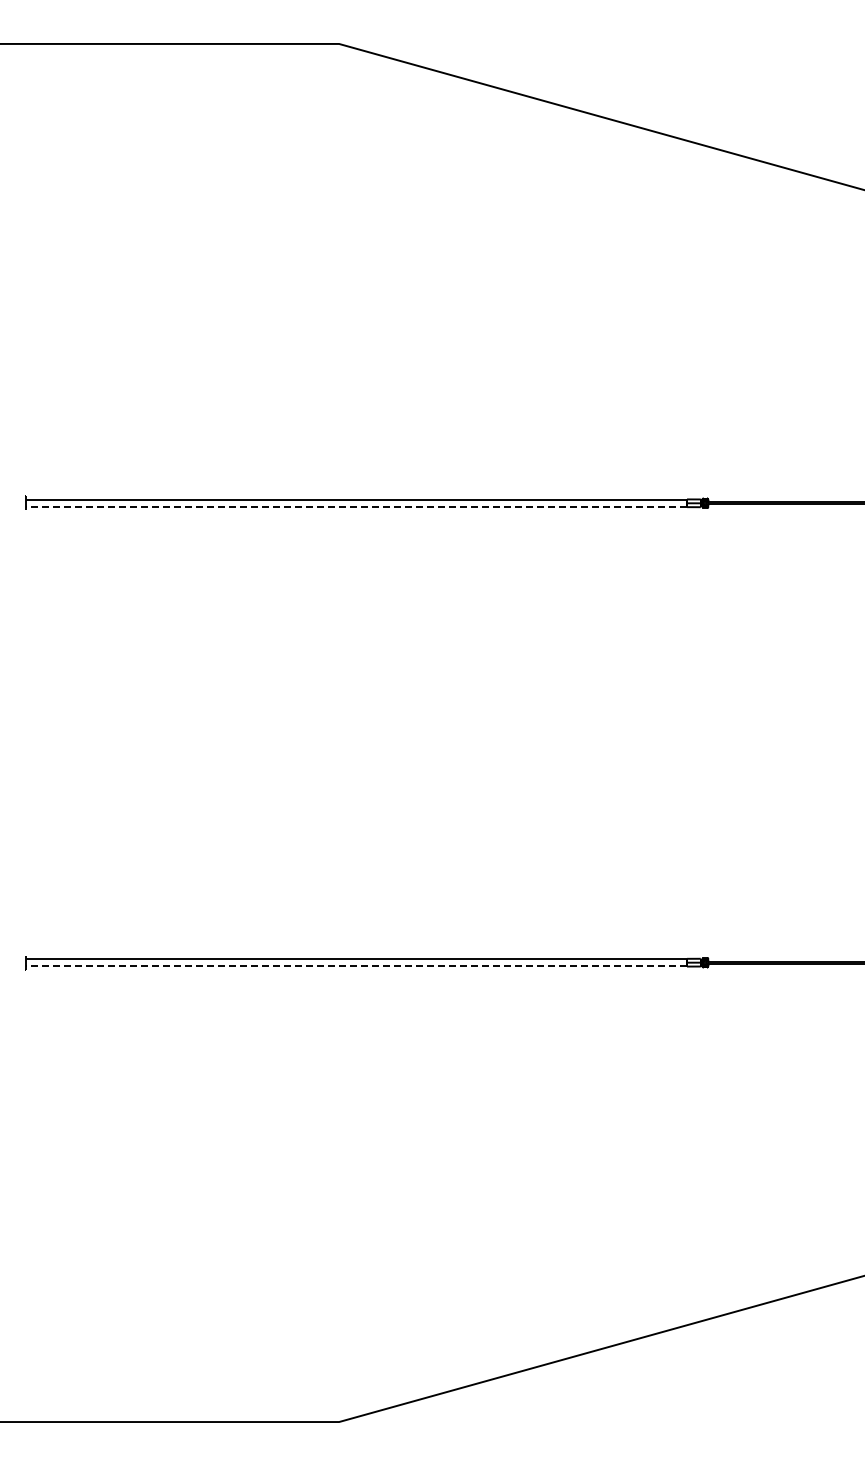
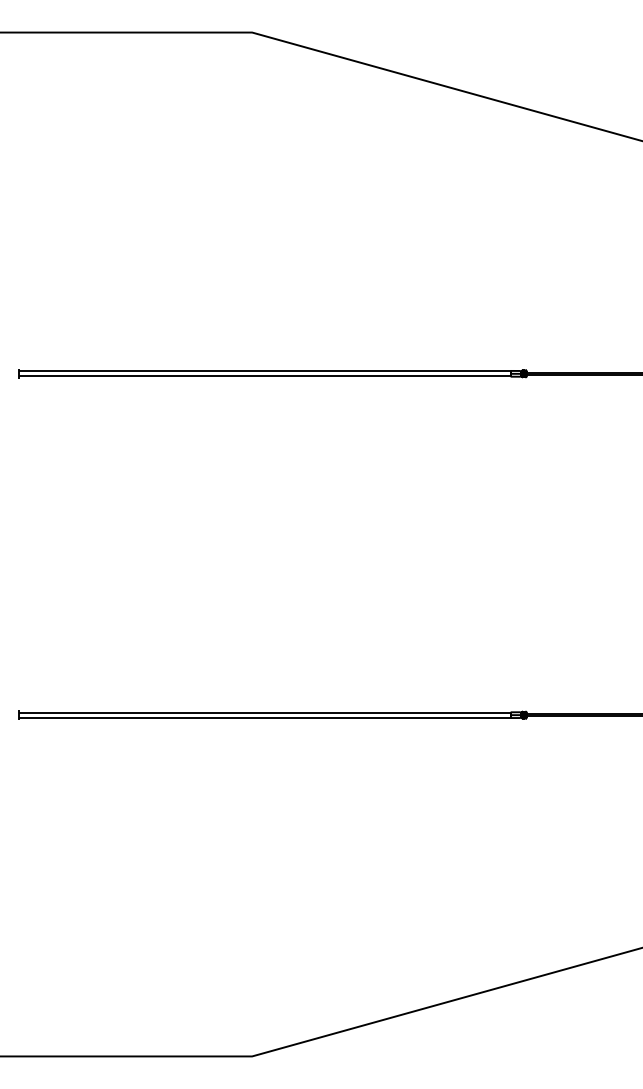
line: (356, 506) -> (265, 376), dashed -> solid
line: (356, 965) -> (265, 717), dashed -> solid

